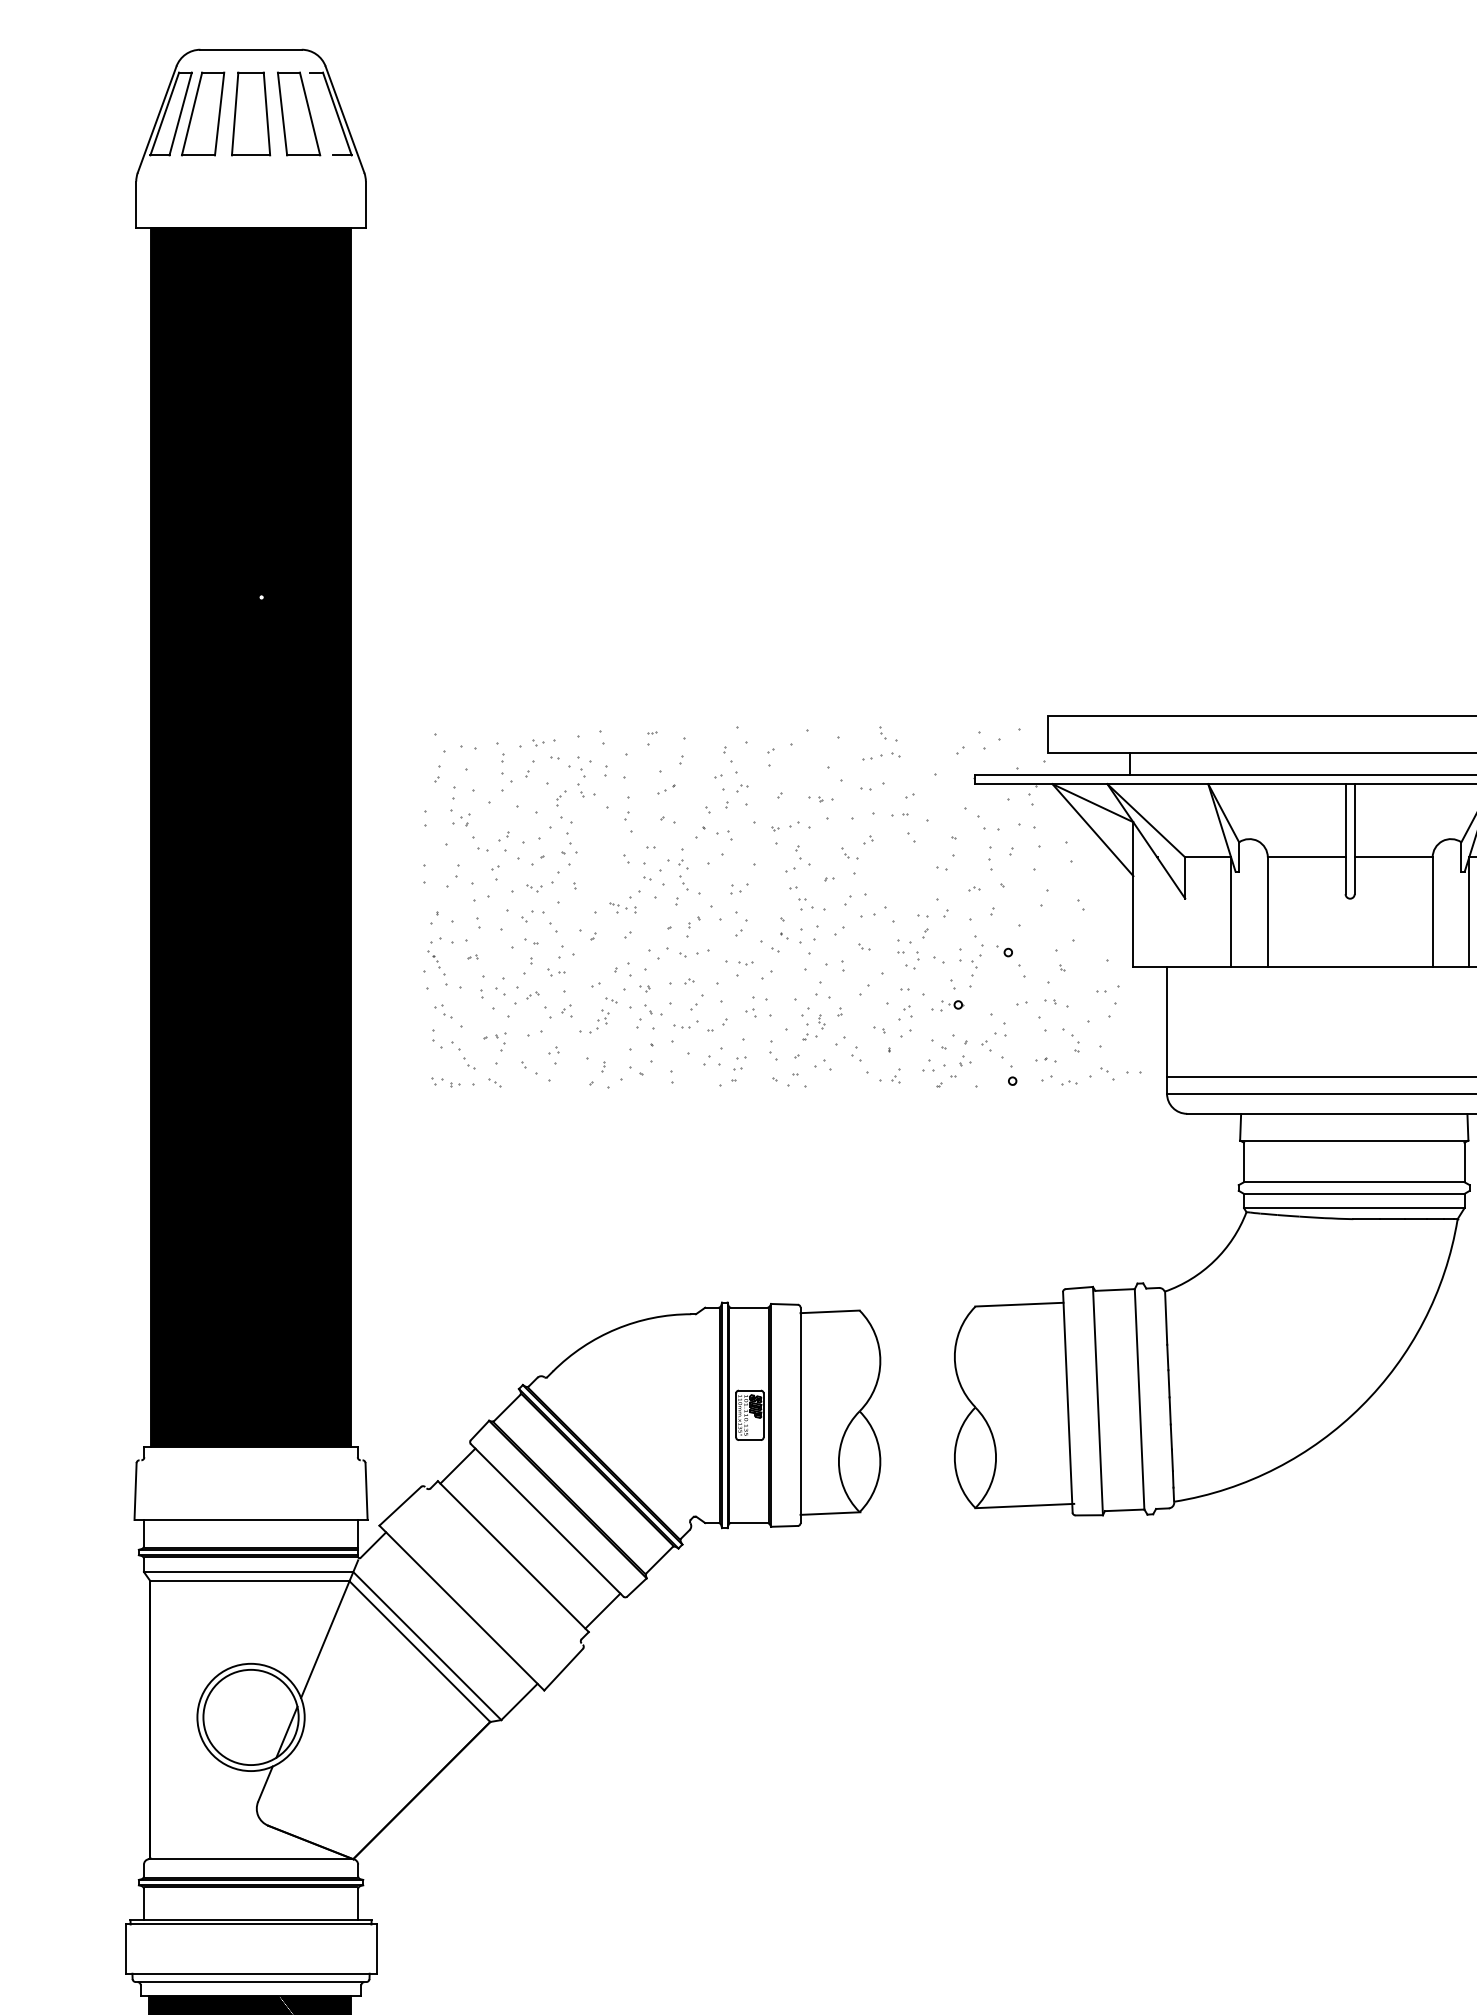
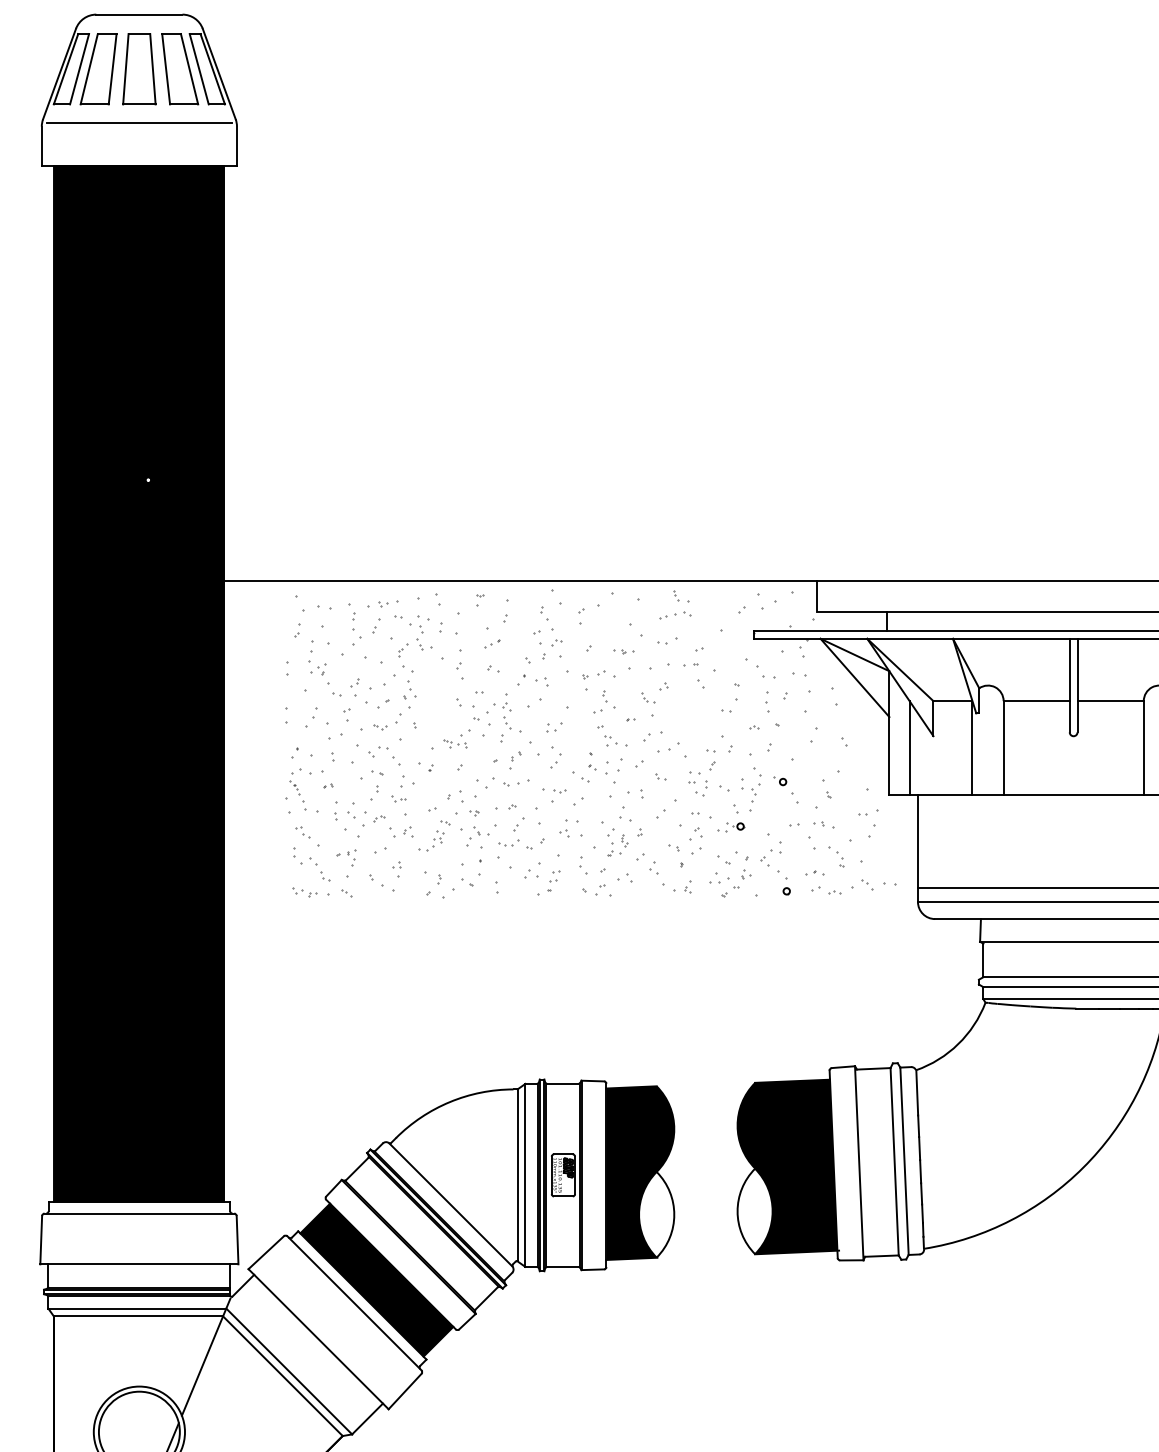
line: (321, 113) -> (199, 68), added
line: (250, 177) -> (138, 123), added
line: (699, 716) -> (520, 581), added
line: (1157, 912) -> (909, 747), added
line: (1151, 1398) -> (904, 1161), added
fill: (1013, 1405) -> (787, 1167), added
fill: (840, 1412) -> (640, 1172), added
line: (695, 1415) -> (517, 1175), added
line: (705, 1415) -> (525, 1175), added
line: (616, 1449) -> (450, 1204), added
line: (250, 1460) -> (138, 1213), added
fill: (530, 1538) -> (376, 1280), added
line: (503, 1565) -> (353, 1303), added

